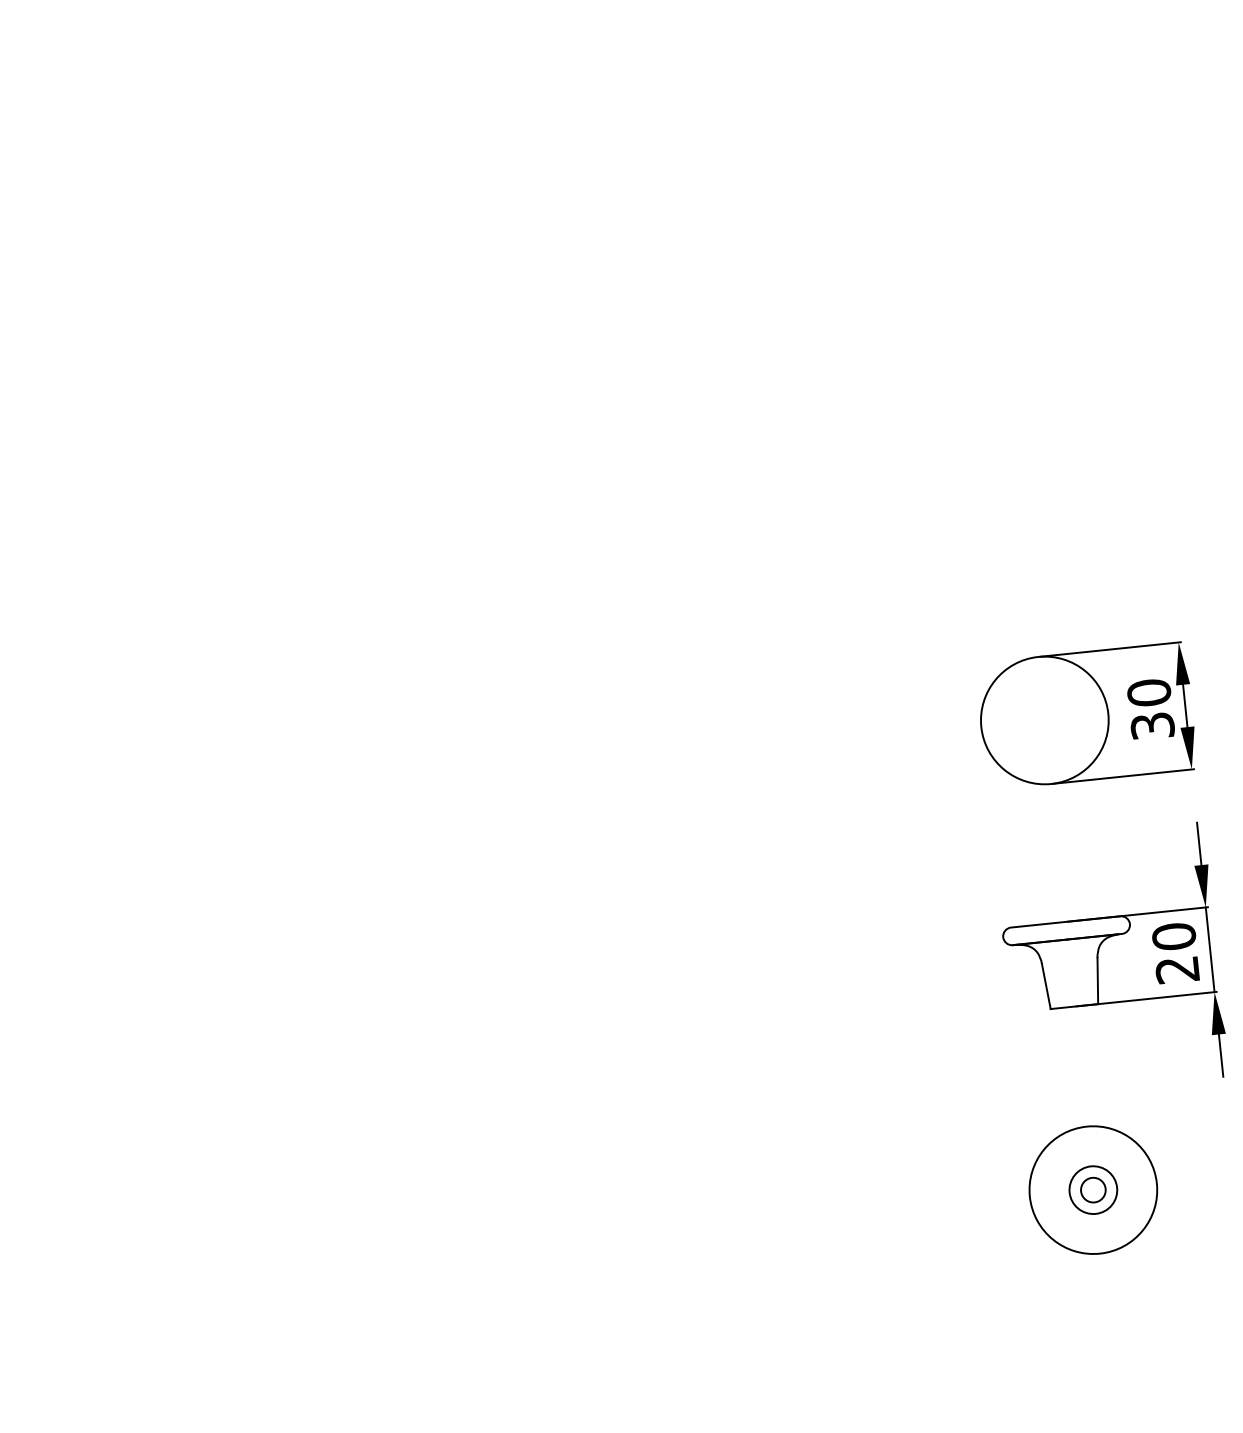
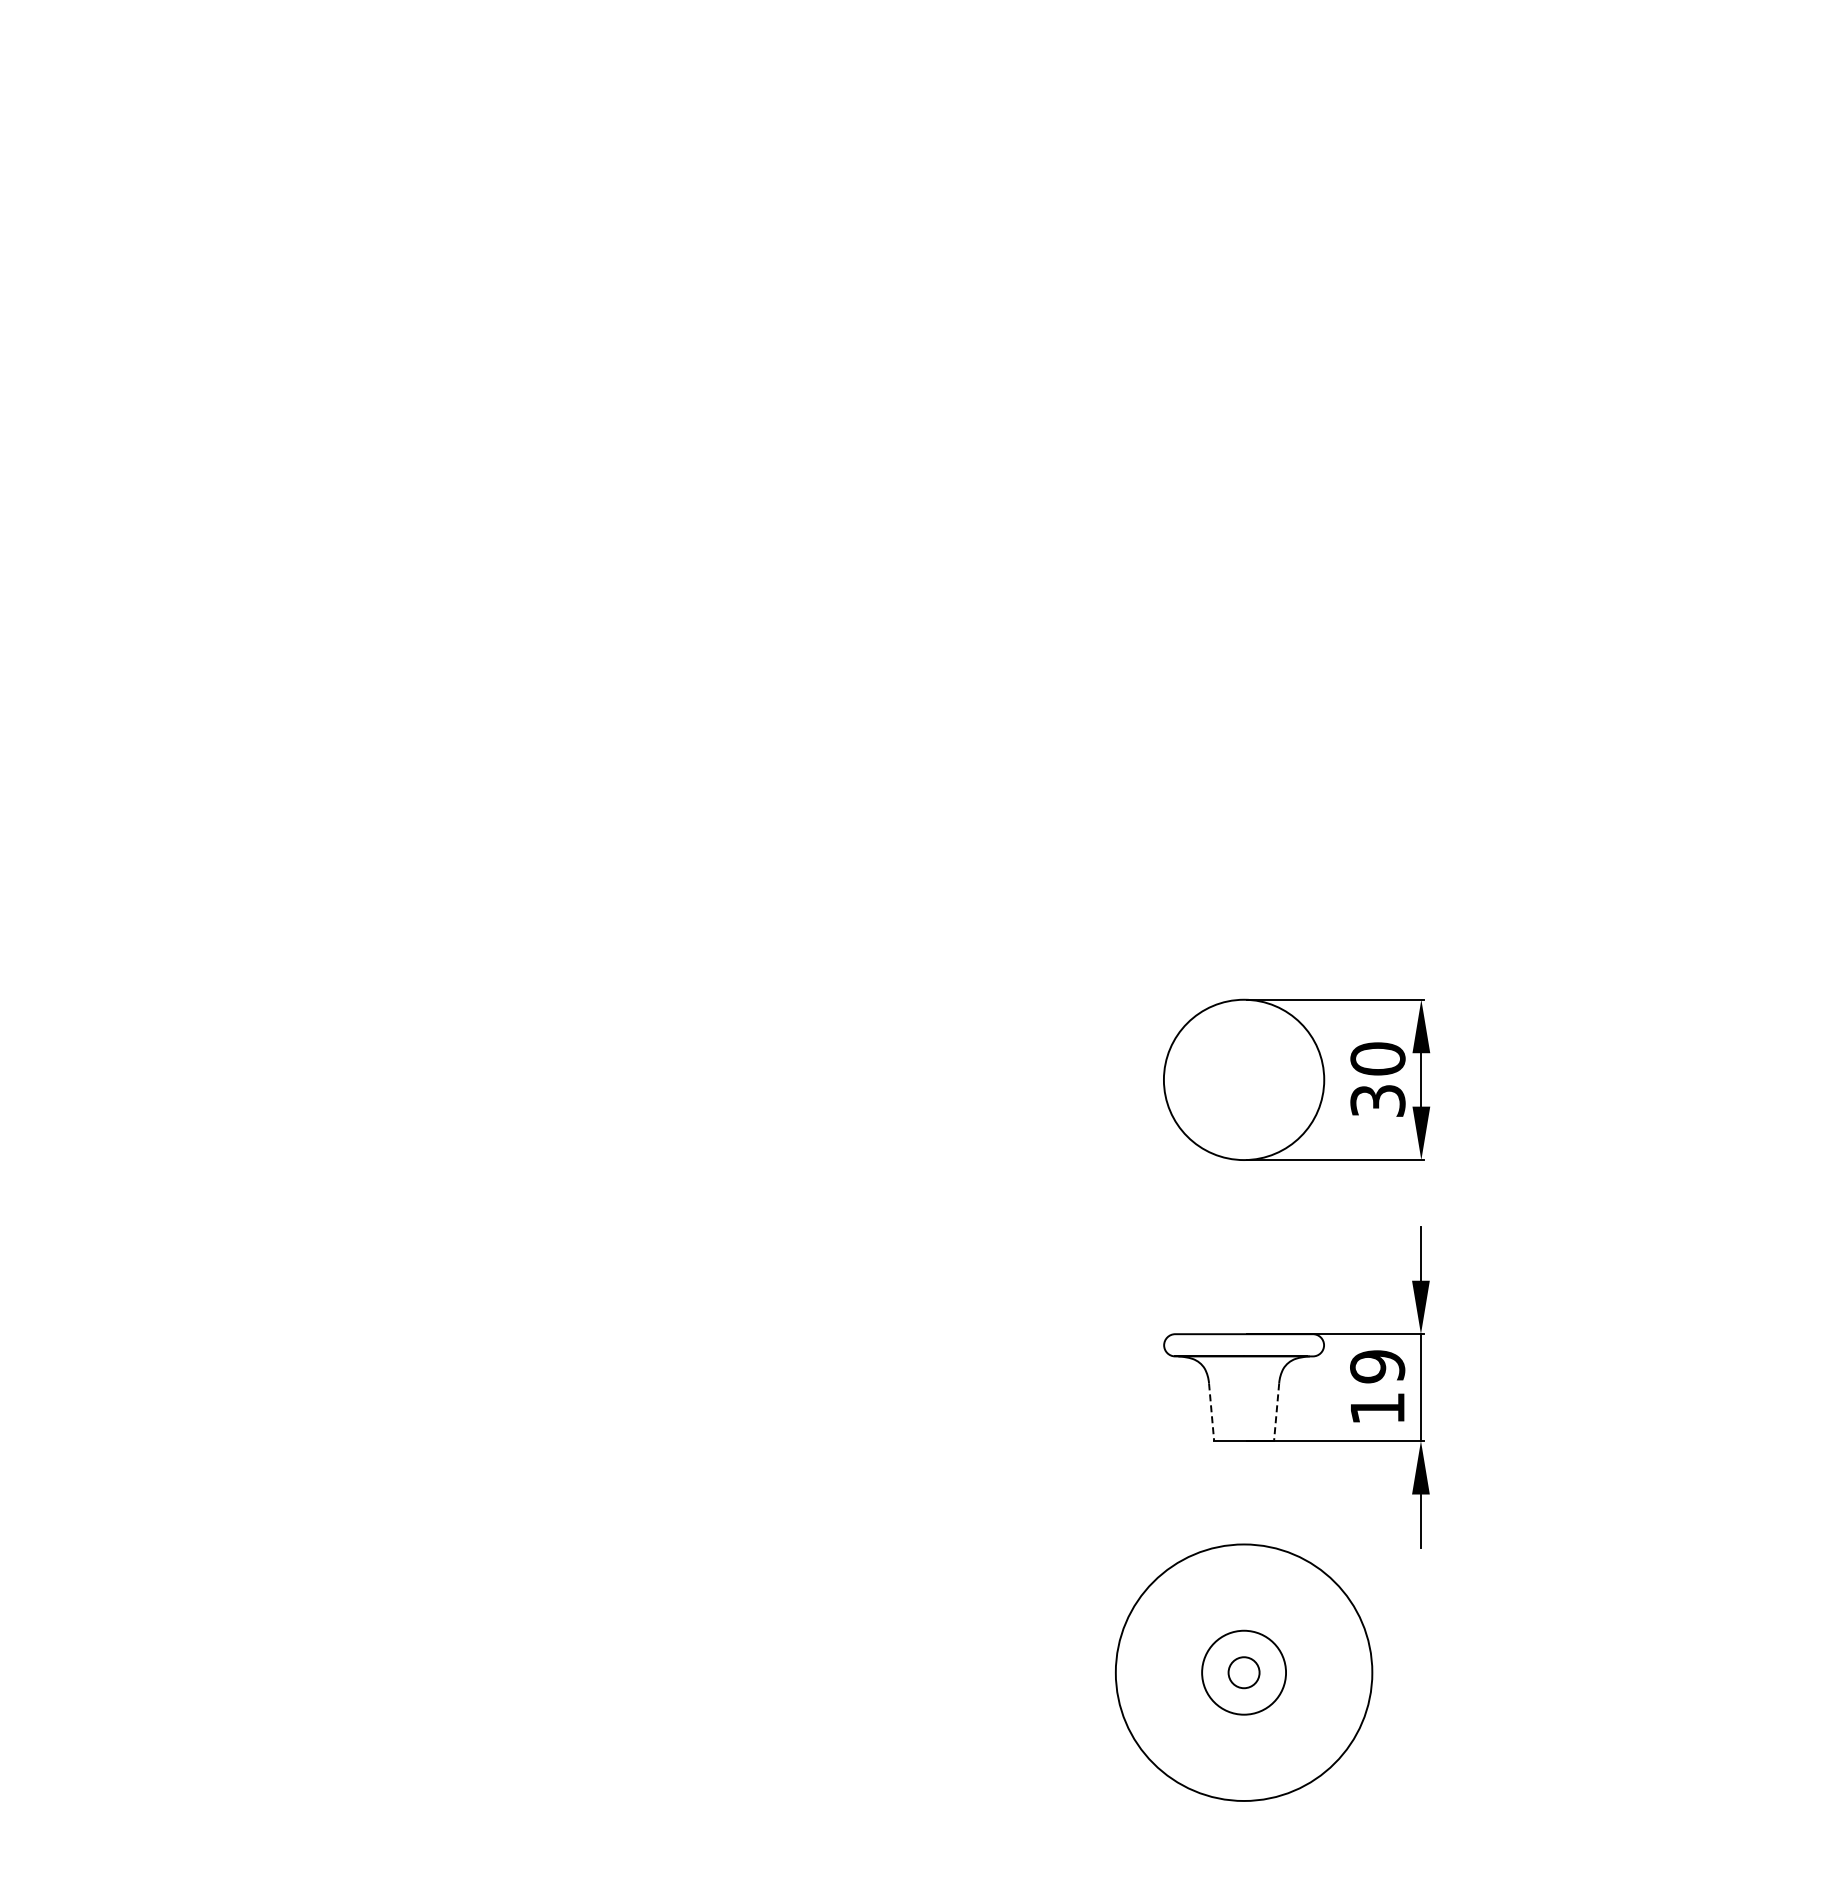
text: (1175, 953) -> (1377, 1387), 20 -> 19
line: (1097, 981) -> (1276, 1412), solid -> dashed
line: (1046, 986) -> (1211, 1412), solid -> dashed
circle: (1093, 1189) -> (1244, 1672), size x1.4
circle: (1092, 1190) -> (1243, 1672), size x1.6

